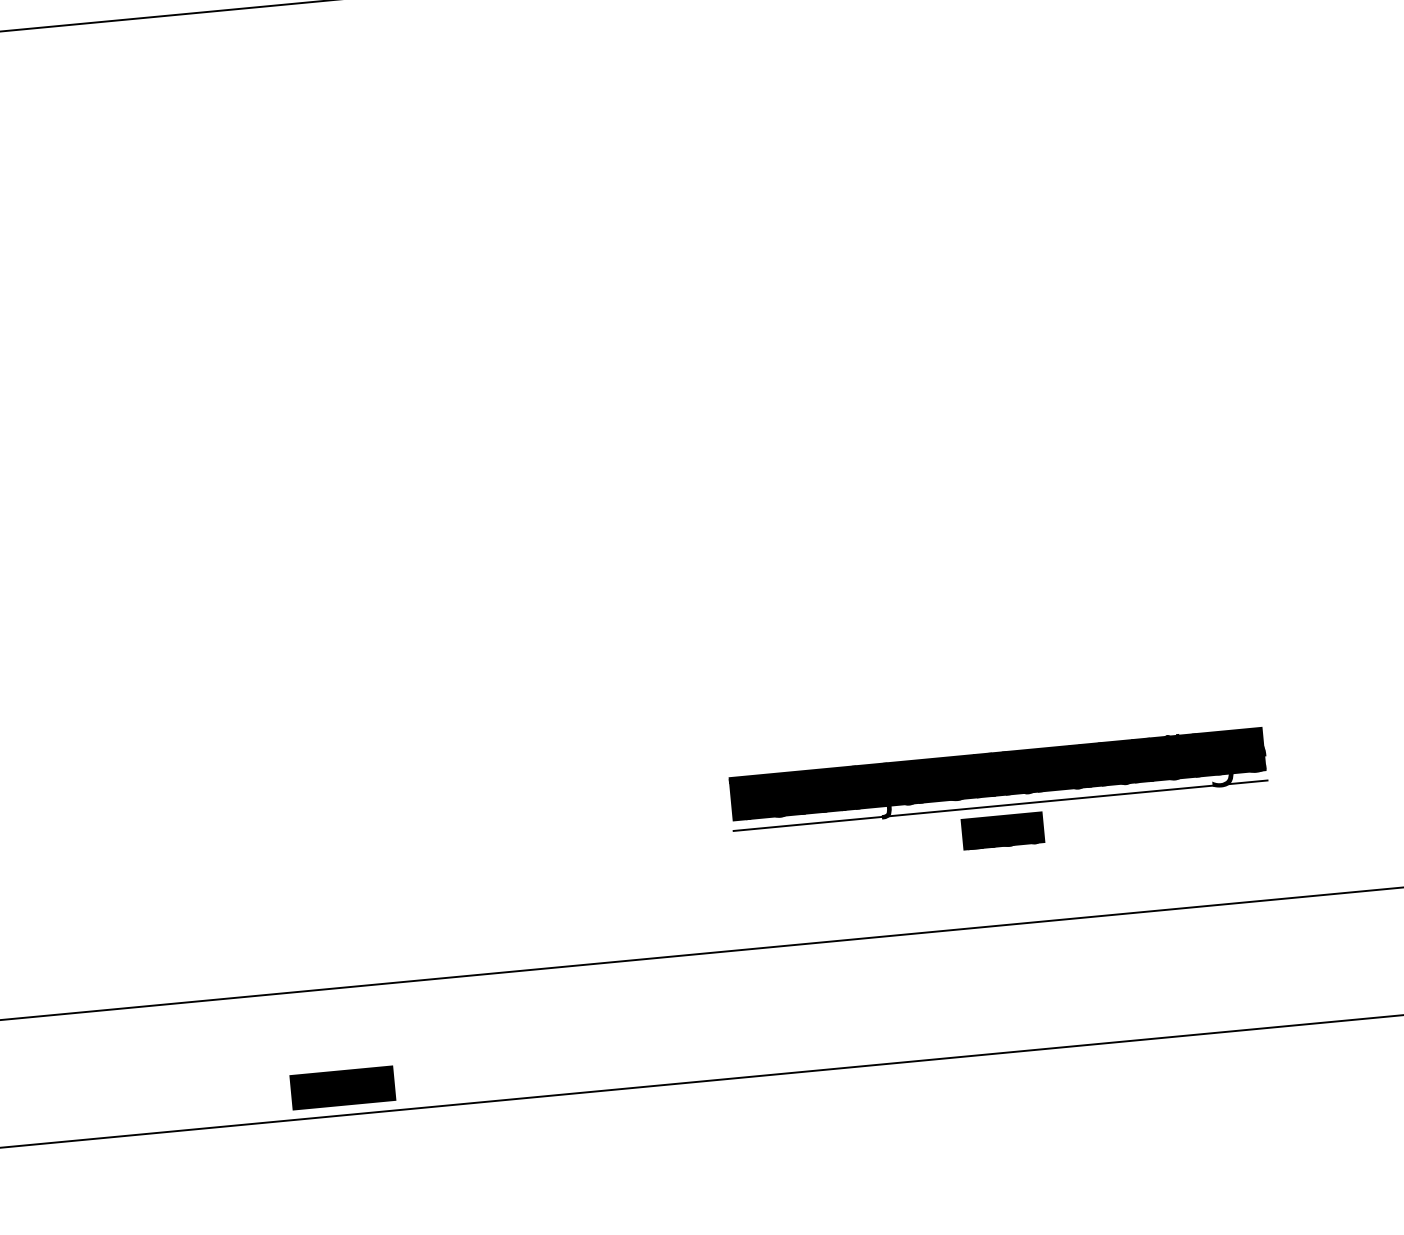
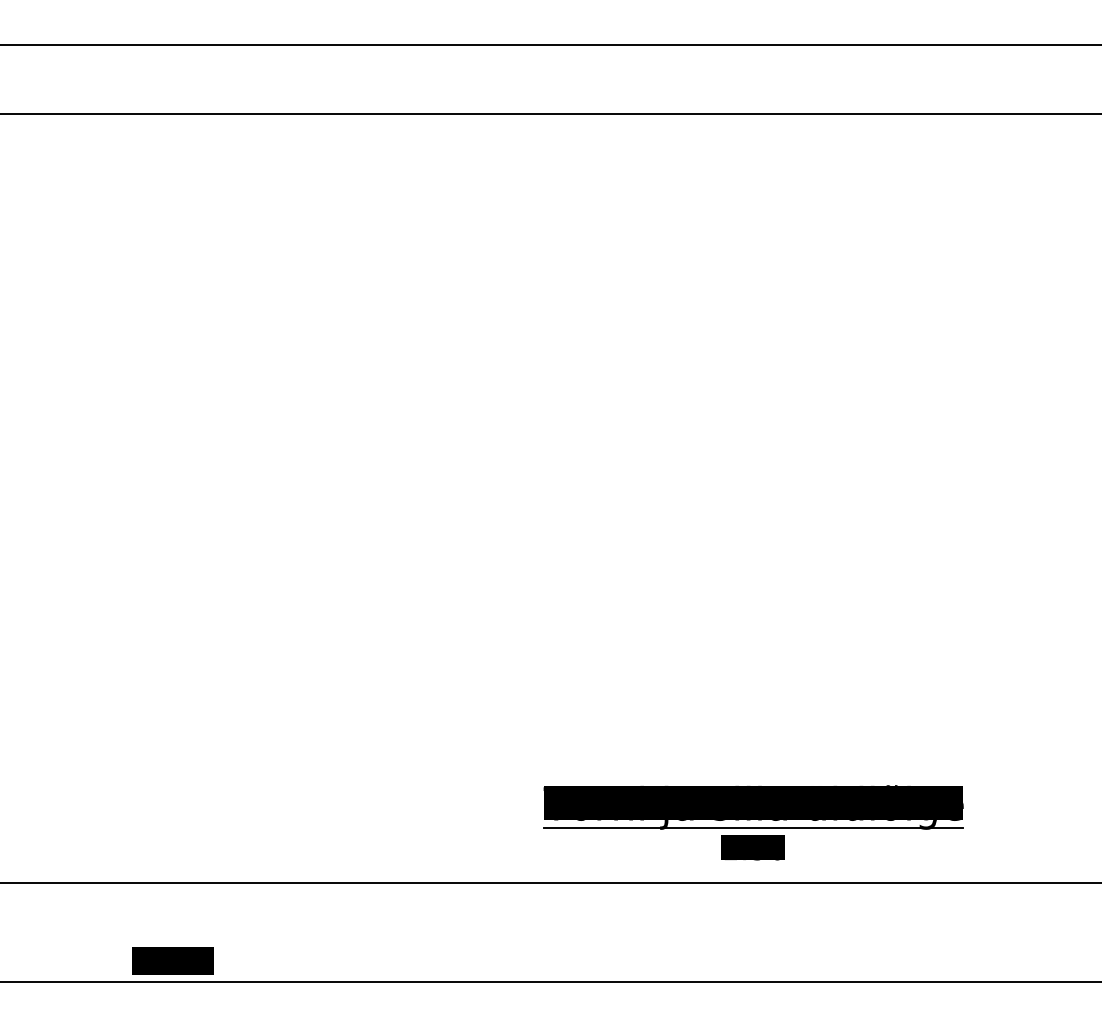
part: (1000, 798) -> (753, 822), moved

